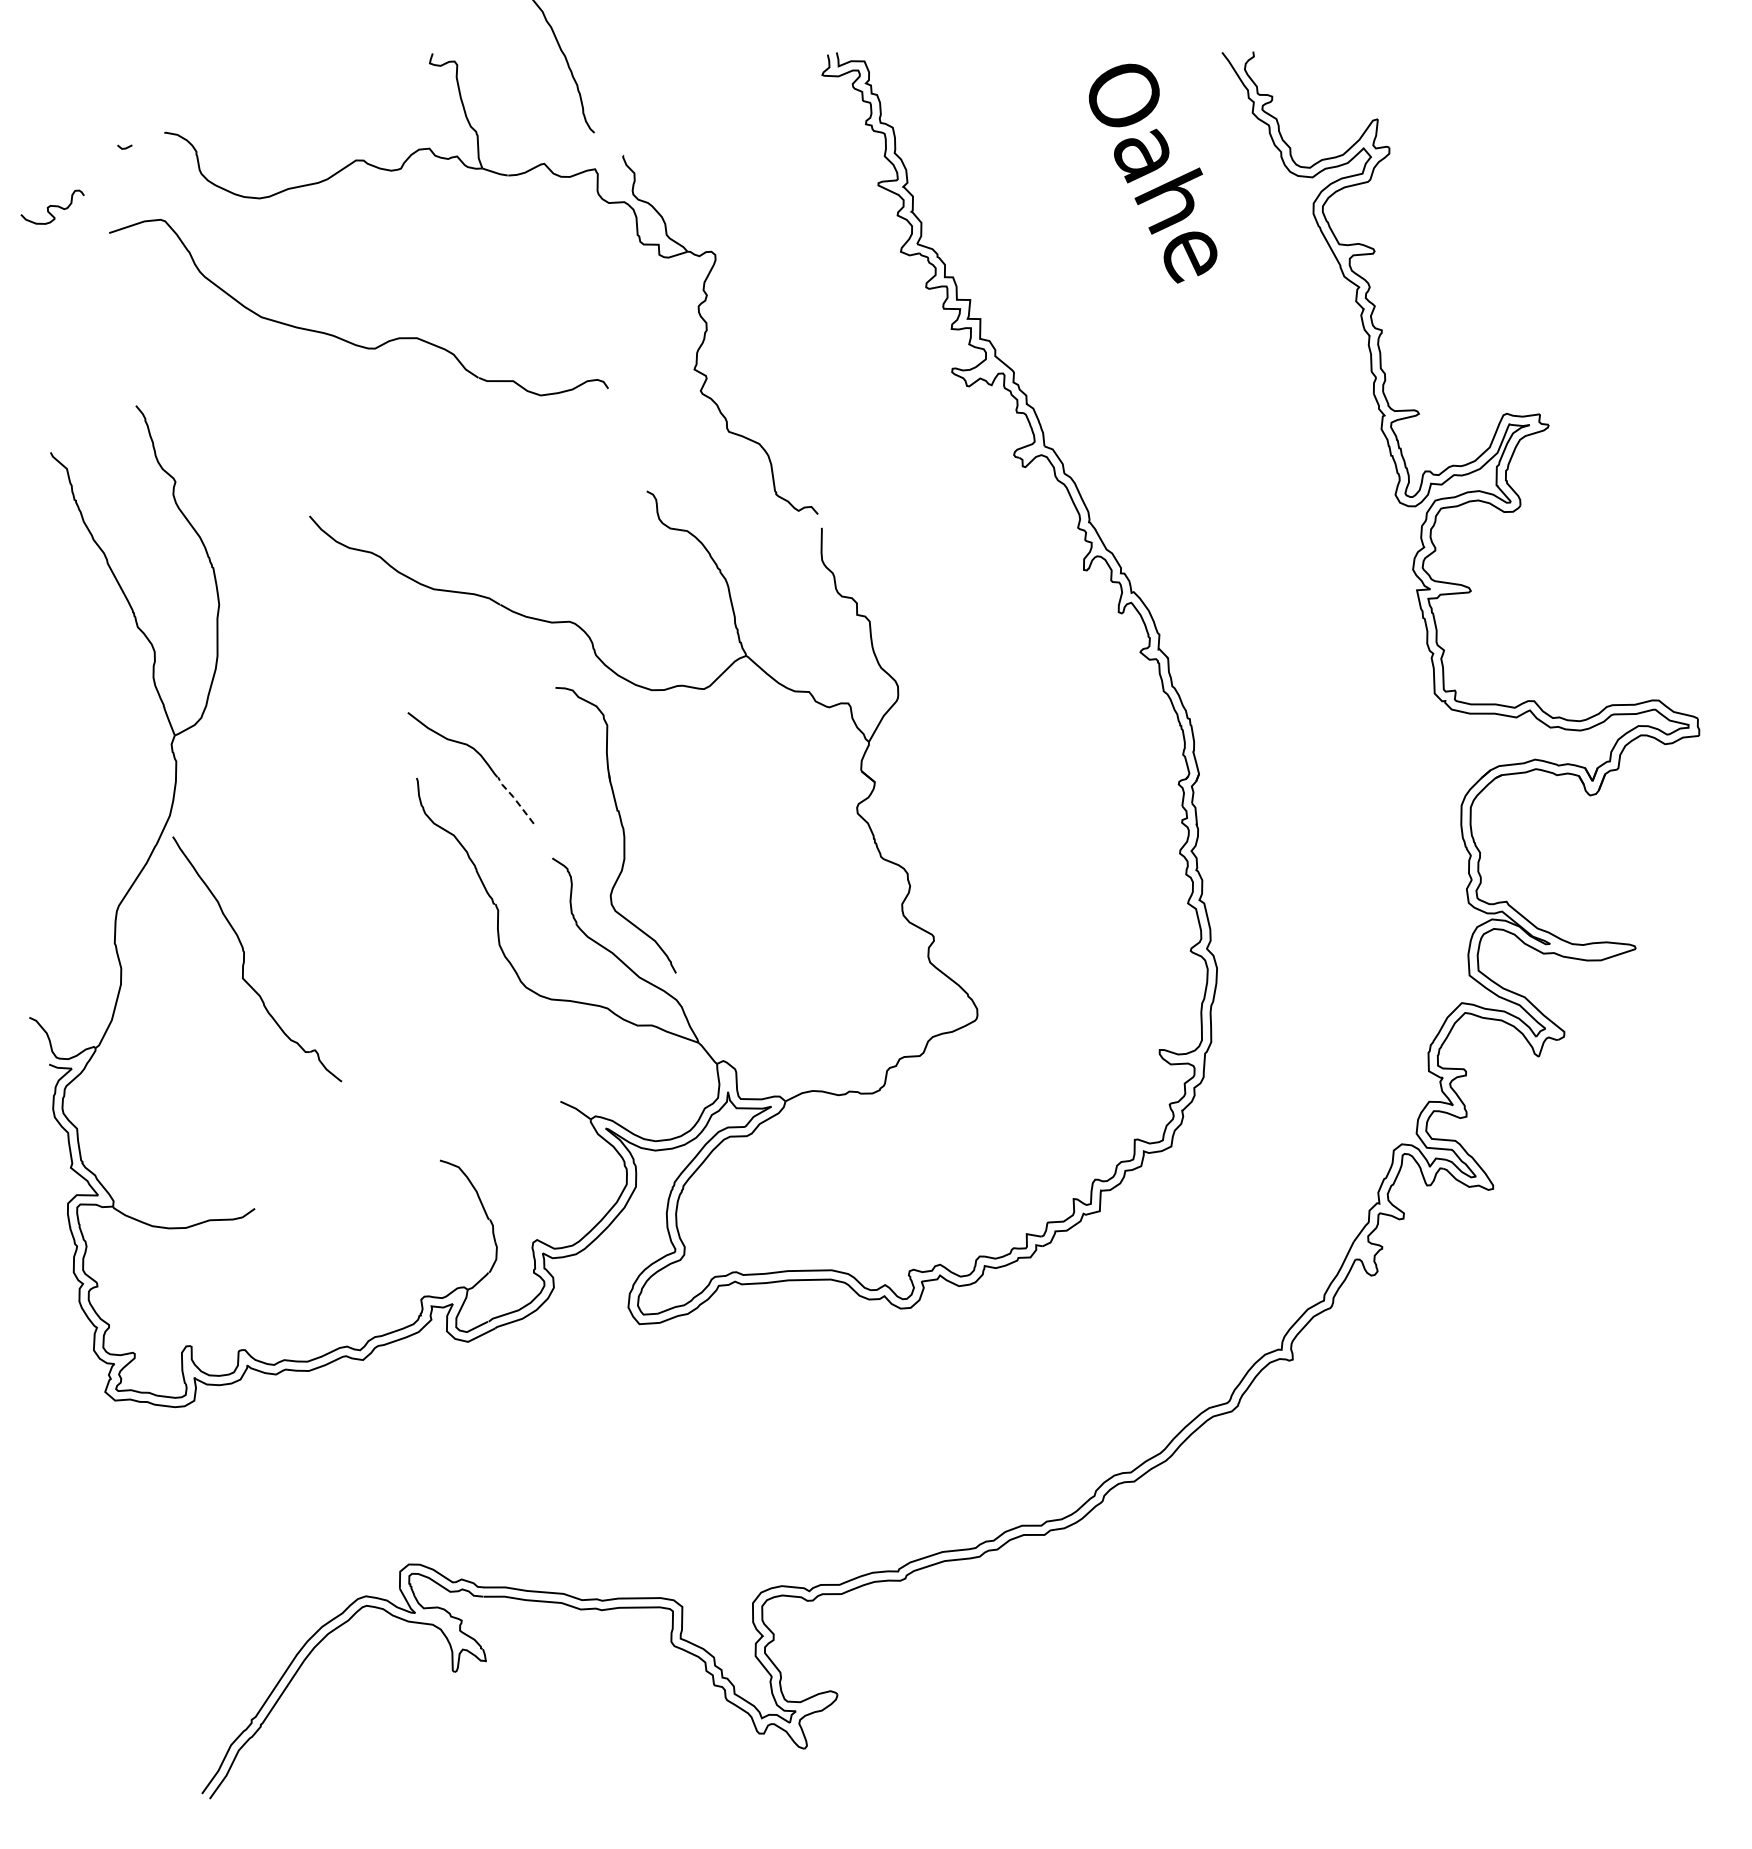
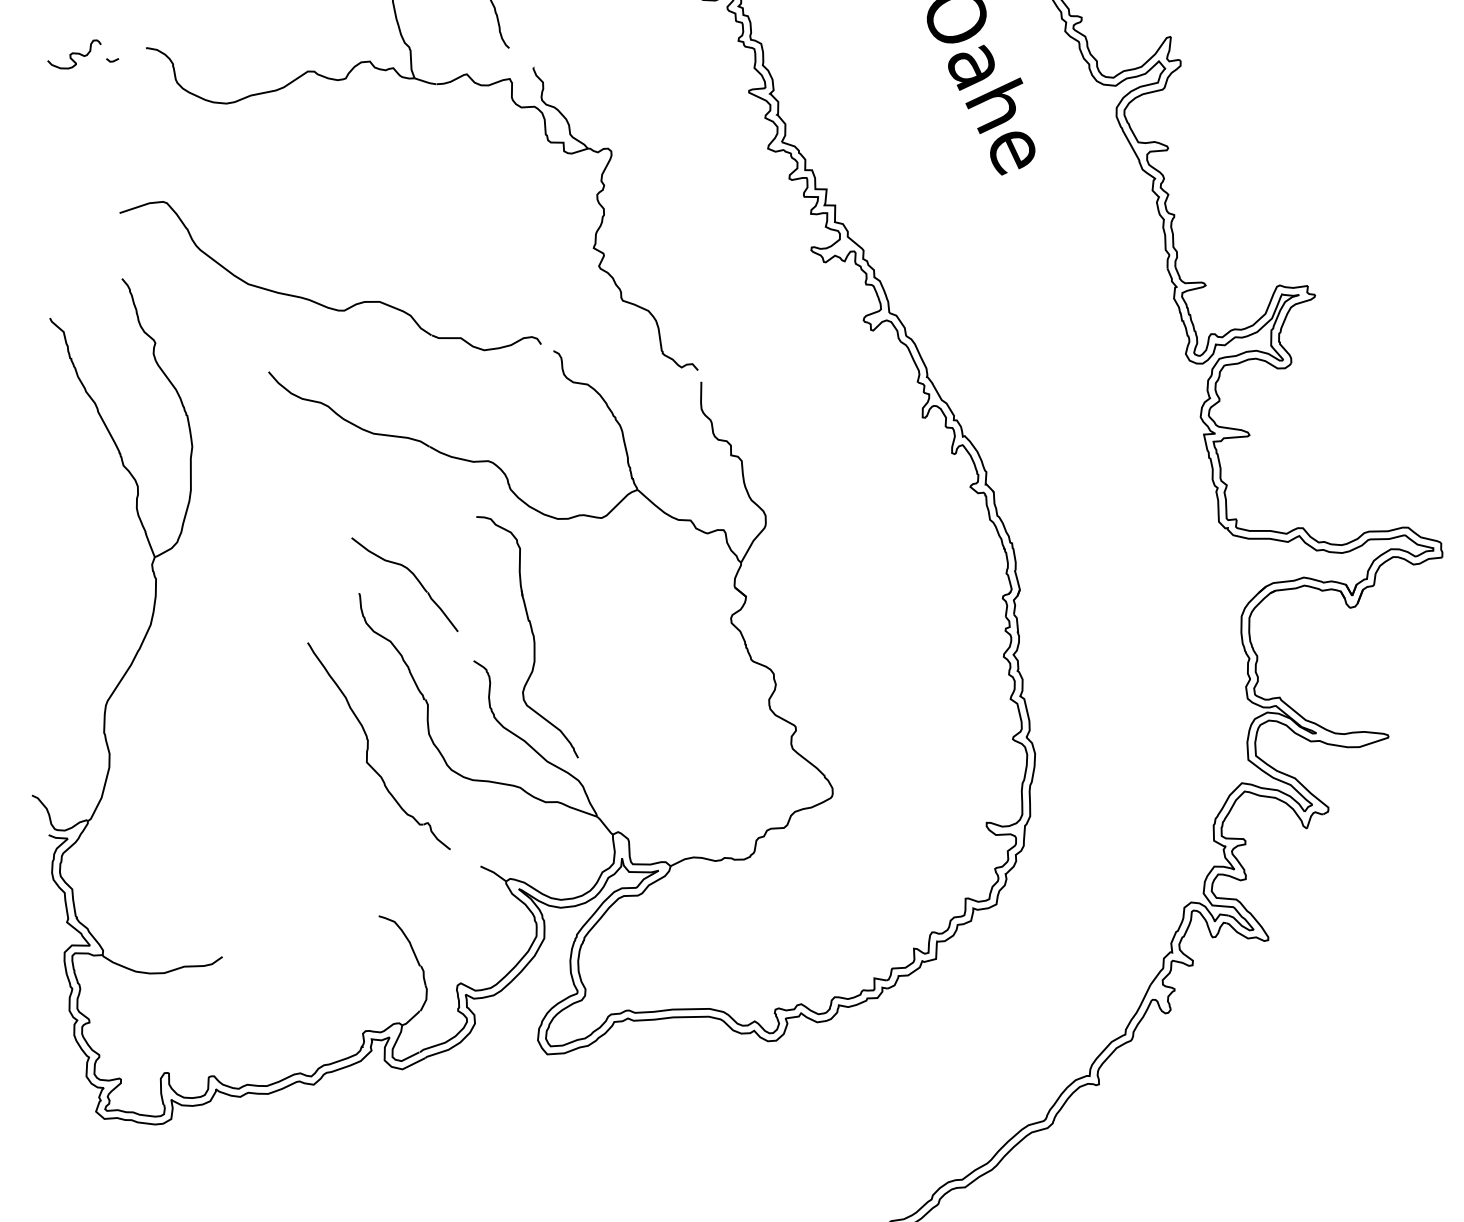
curve: (52, 206) -> (74, 53), moved
part: (345, 339) -> (319, 302), moved
line: (514, 799) -> (441, 611), dashed -> solid
part: (244, 959) -> (368, 746), moved

